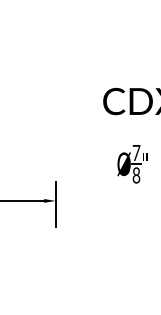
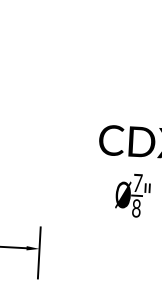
part: (132, 164) -> (132, 195), moved

